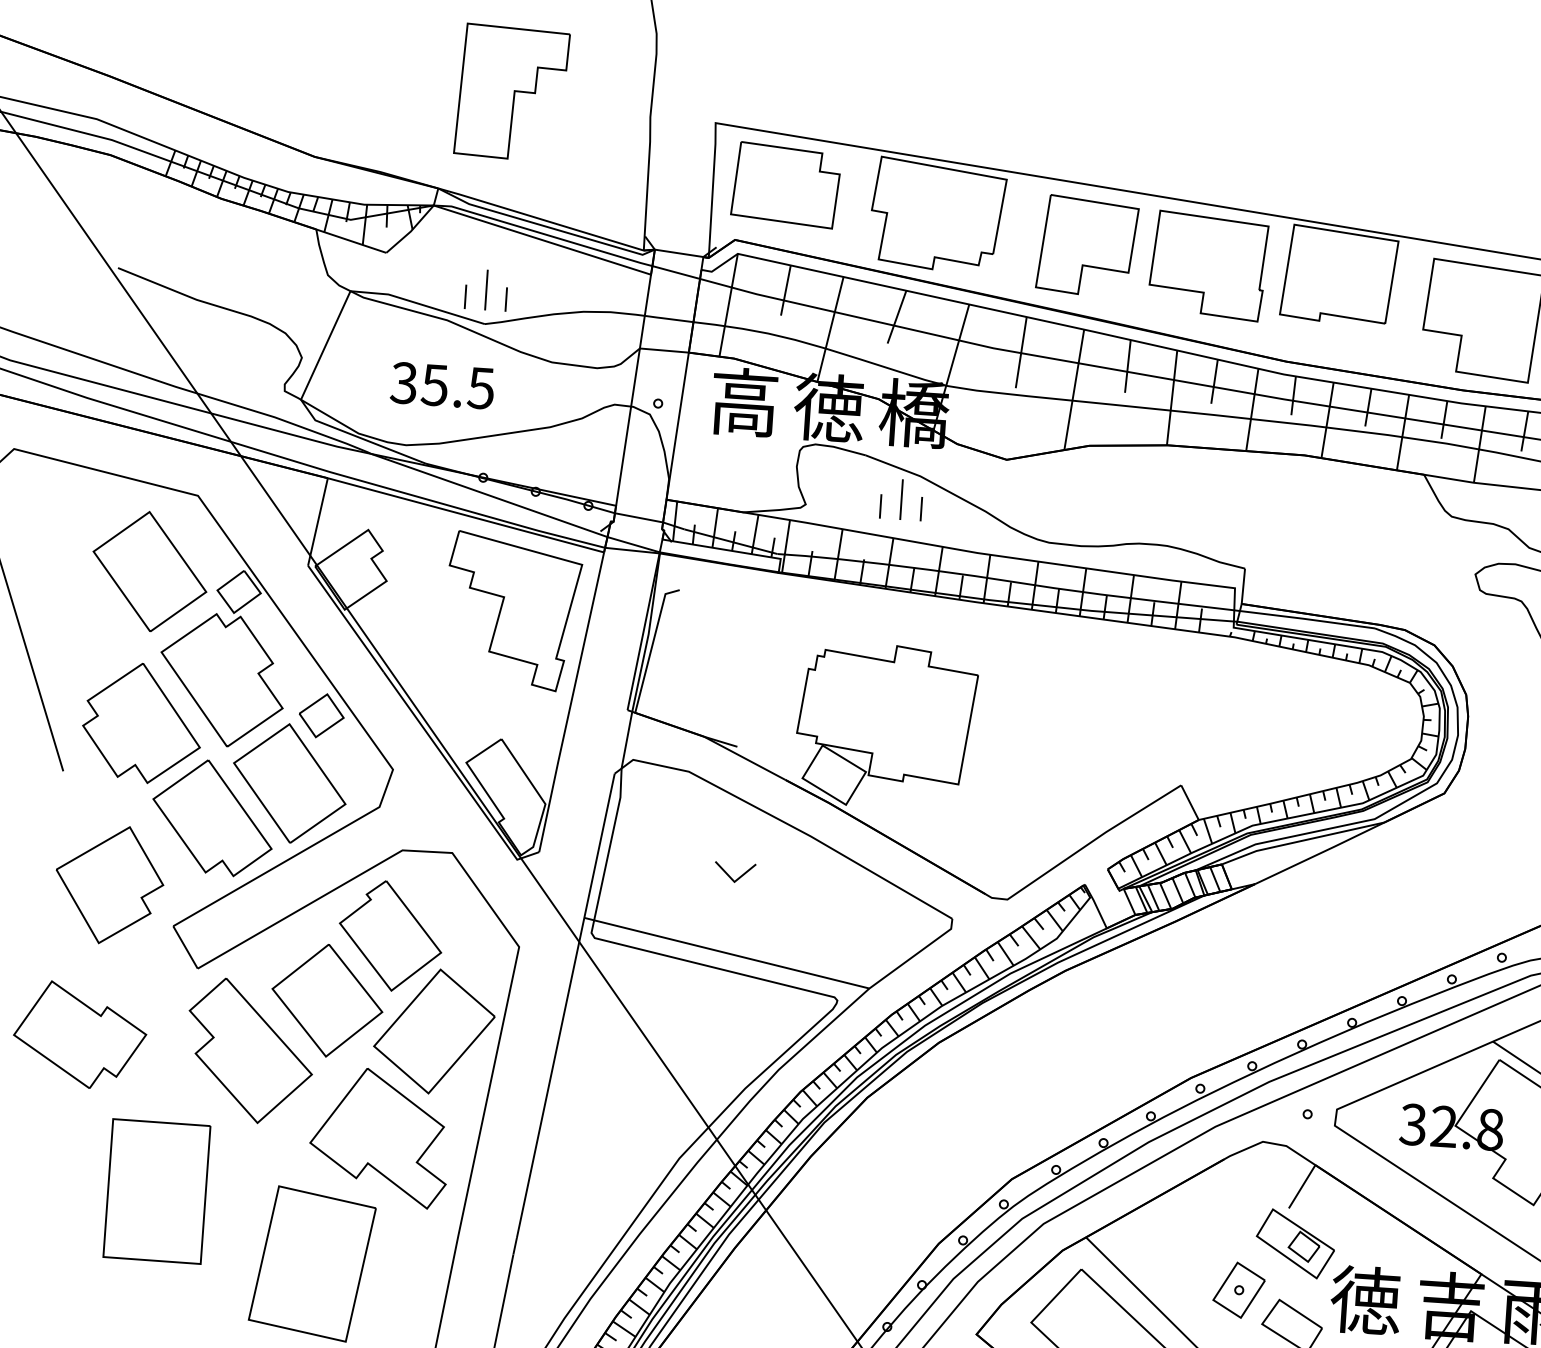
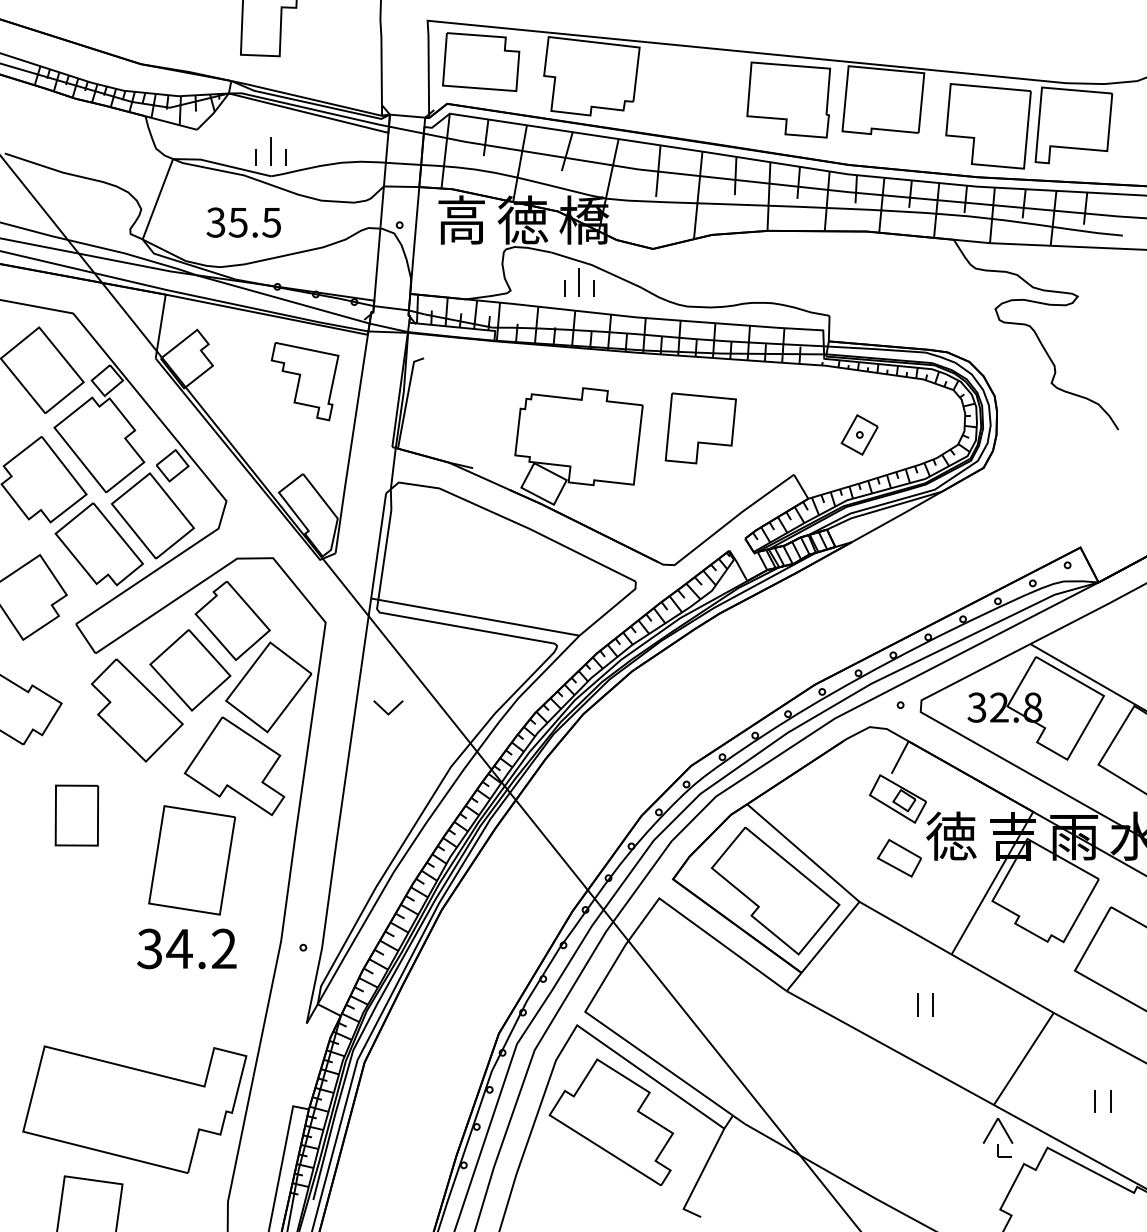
part: (1086, 246) -> (700, 428), moved
part: (511, 611) -> (304, 381), size x0.7
part: (735, 872) -> (388, 707), moved
part: (156, 1191) -> (76, 815), size x0.6
part: (1238, 1289) -> (859, 434), moved

